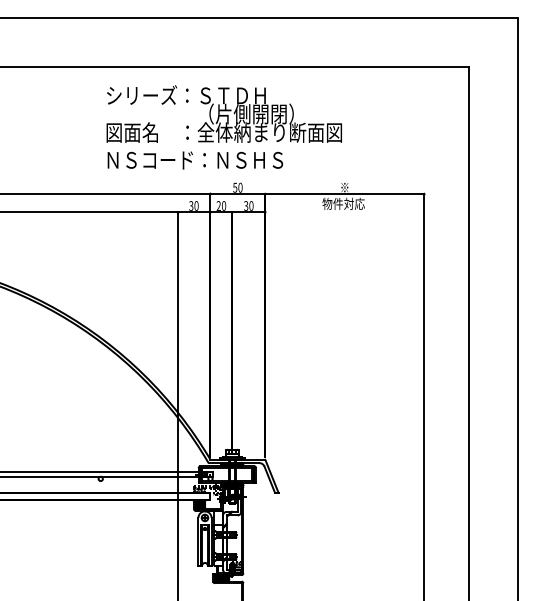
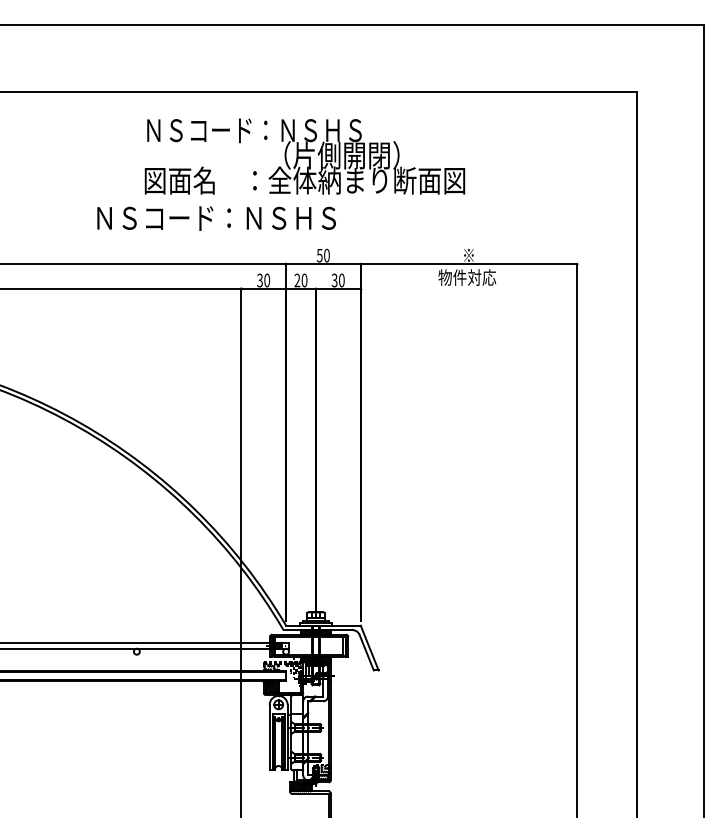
text: (186, 94) -> (253, 128), シリーズ：ＳＴＤＨ -> ＮＳコード：ＮＳＨＳ
text: (195, 160) -> (216, 218), moved

